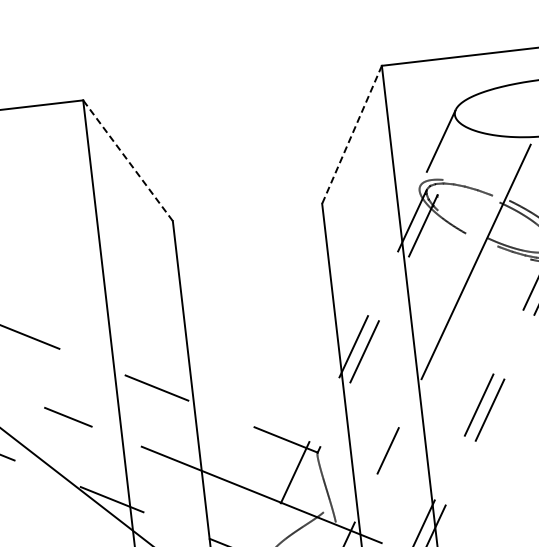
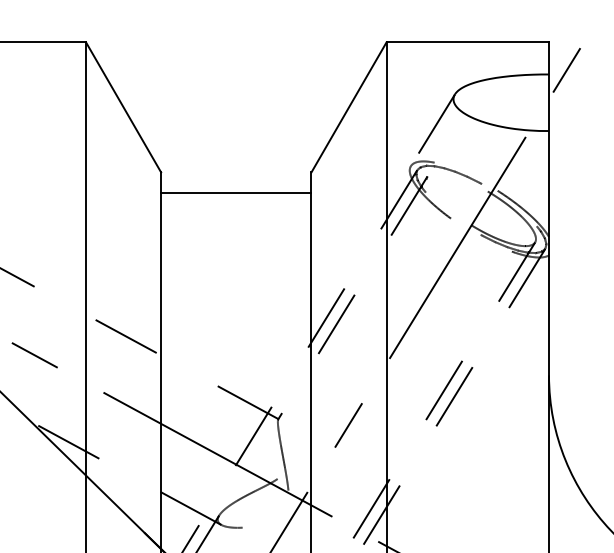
line: (351, 135) -> (348, 107), dashed -> solid
line: (127, 159) -> (123, 106), dashed -> solid
line: (250, 232) -> (236, 192), added

